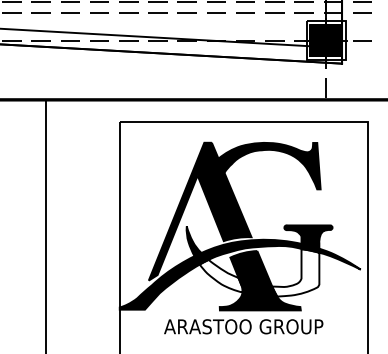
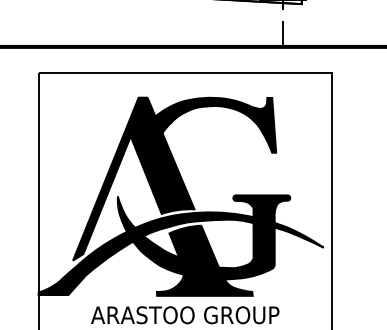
fill: (295, 272) -> (246, 251), added
fill: (220, 275) -> (157, 254), added

